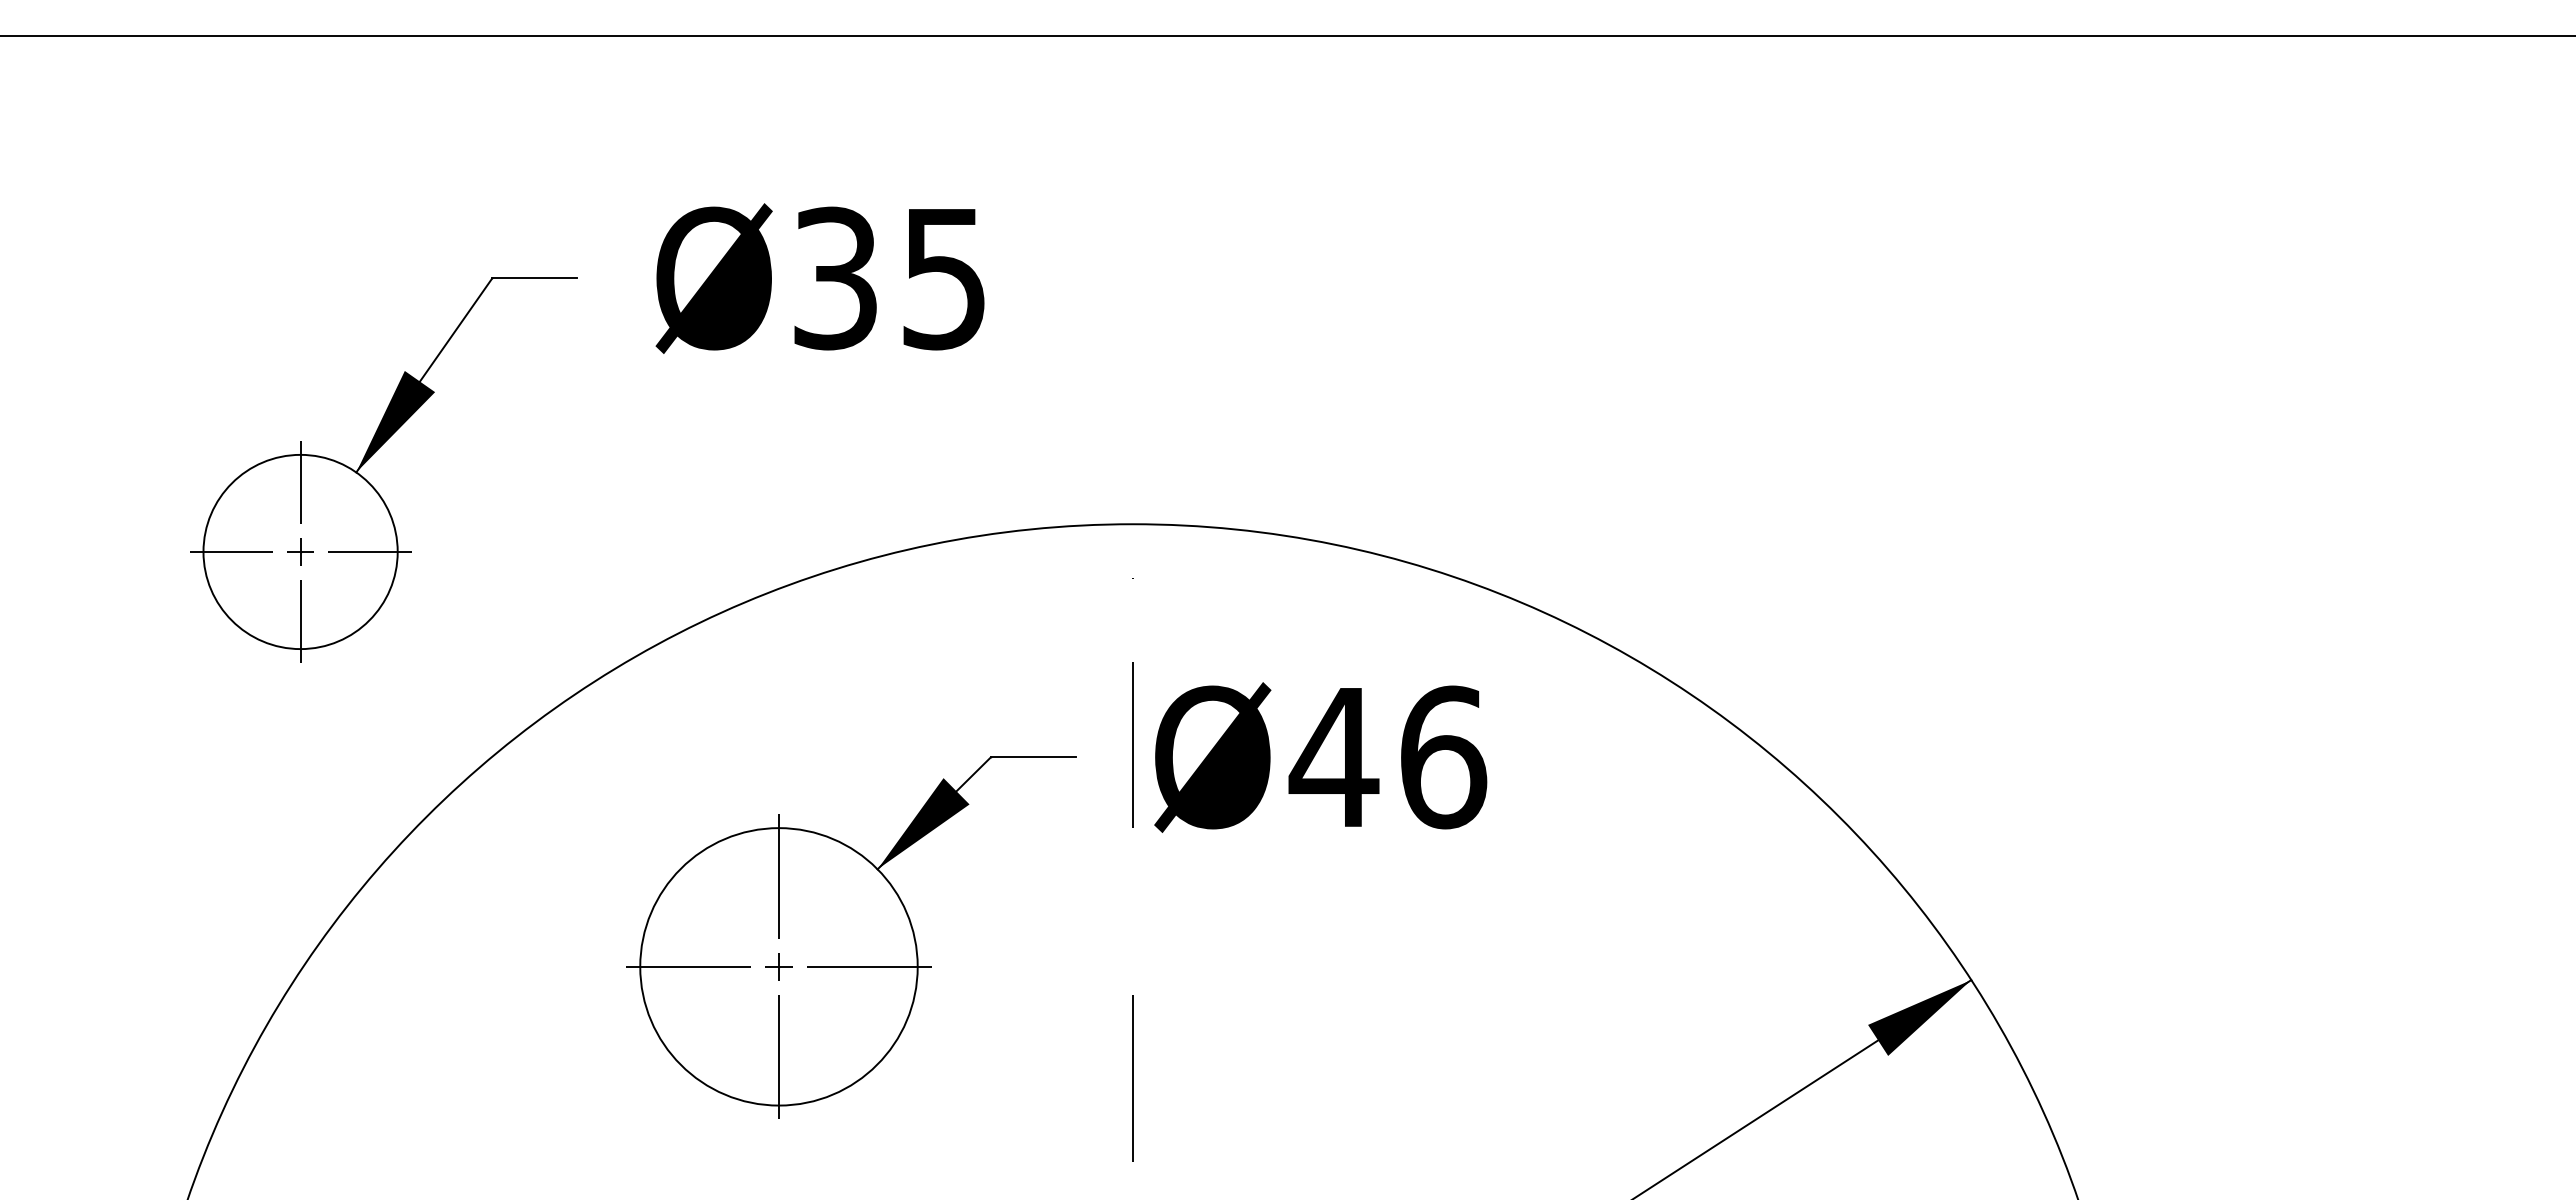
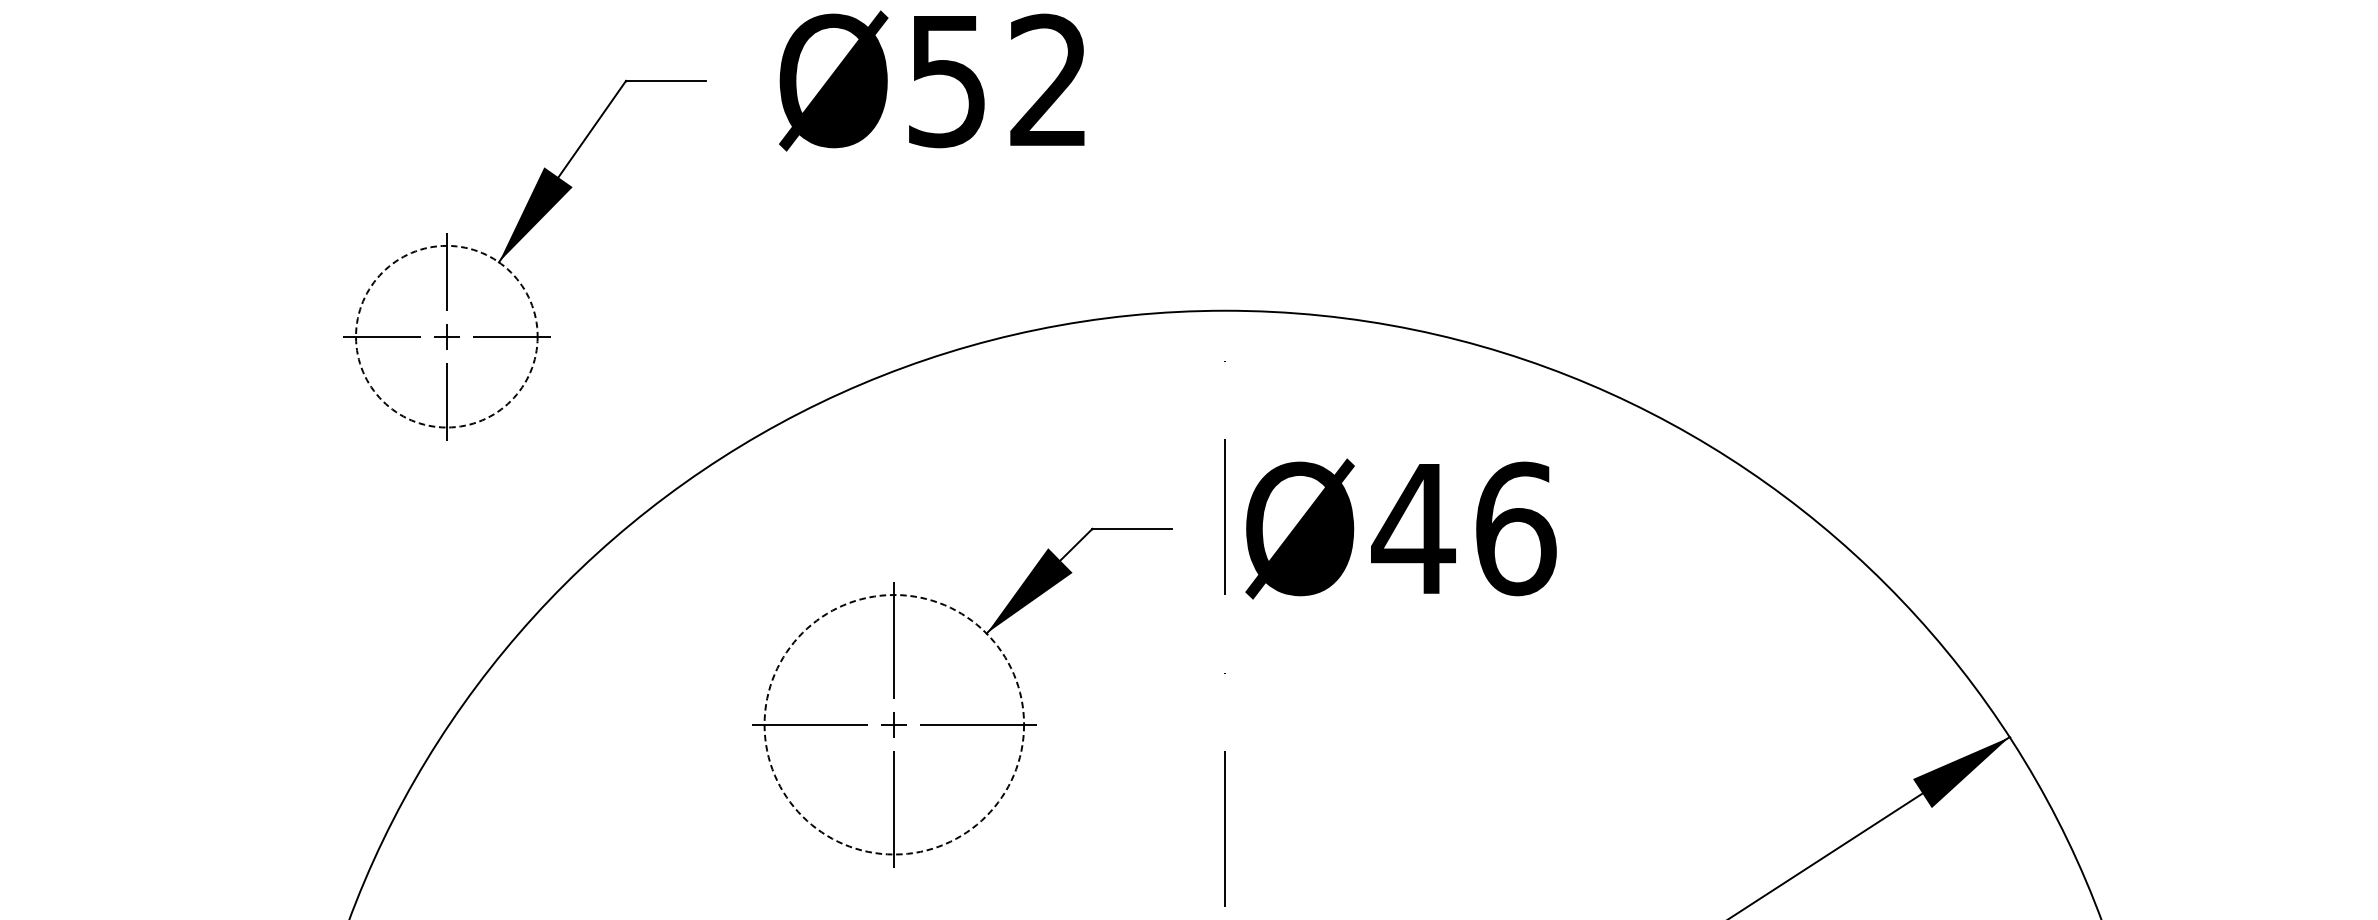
text: (889, 278) -> (997, 80), Ø35 -> Ø52
circle: (300, 551) -> (446, 336), solid -> dashed
circle: (778, 966) -> (893, 724), solid -> dashed

